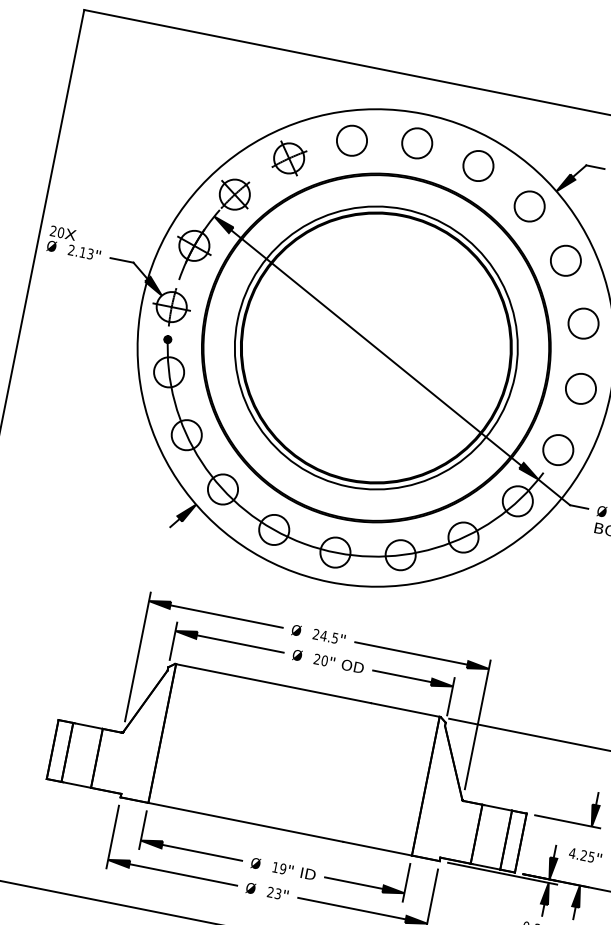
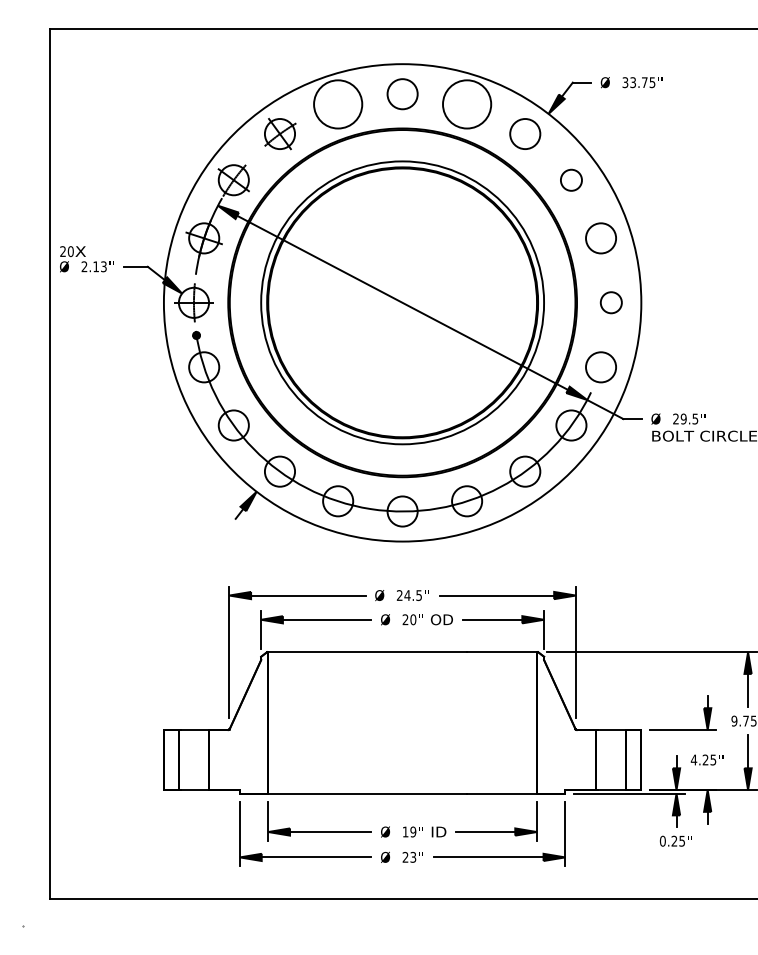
circle: (352, 140) -> (338, 104), size x1.6
circle: (478, 166) -> (467, 104), size x1.6
circle: (565, 261) -> (571, 180), size x0.7
circle: (581, 388) -> (611, 302), size x0.7

